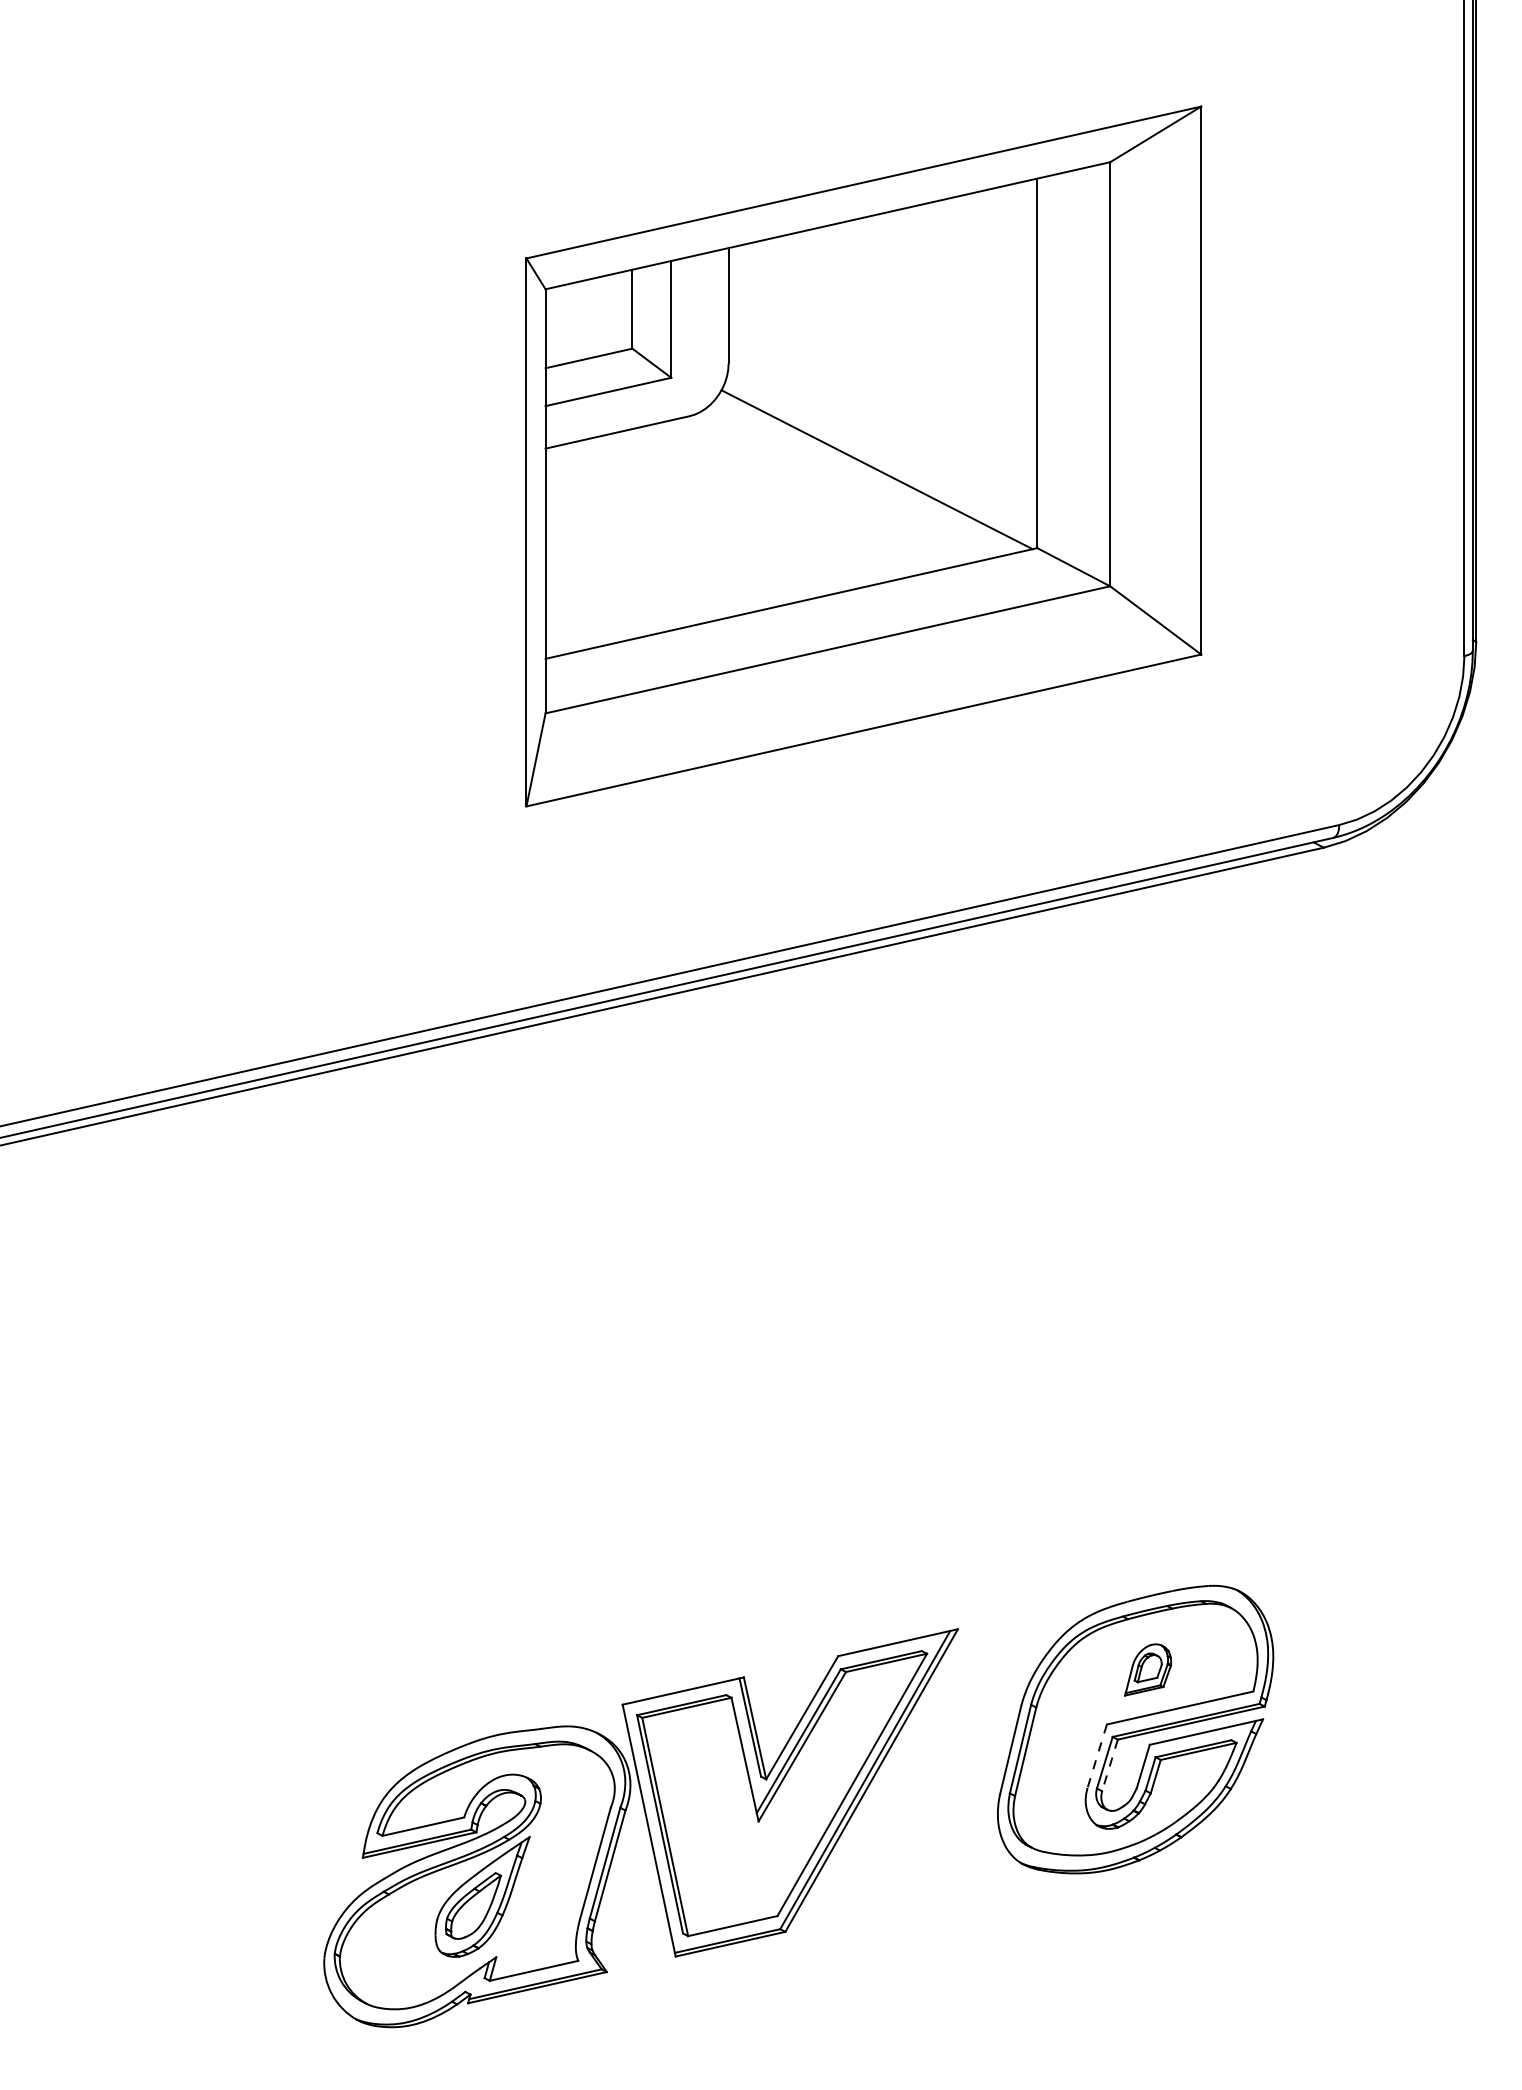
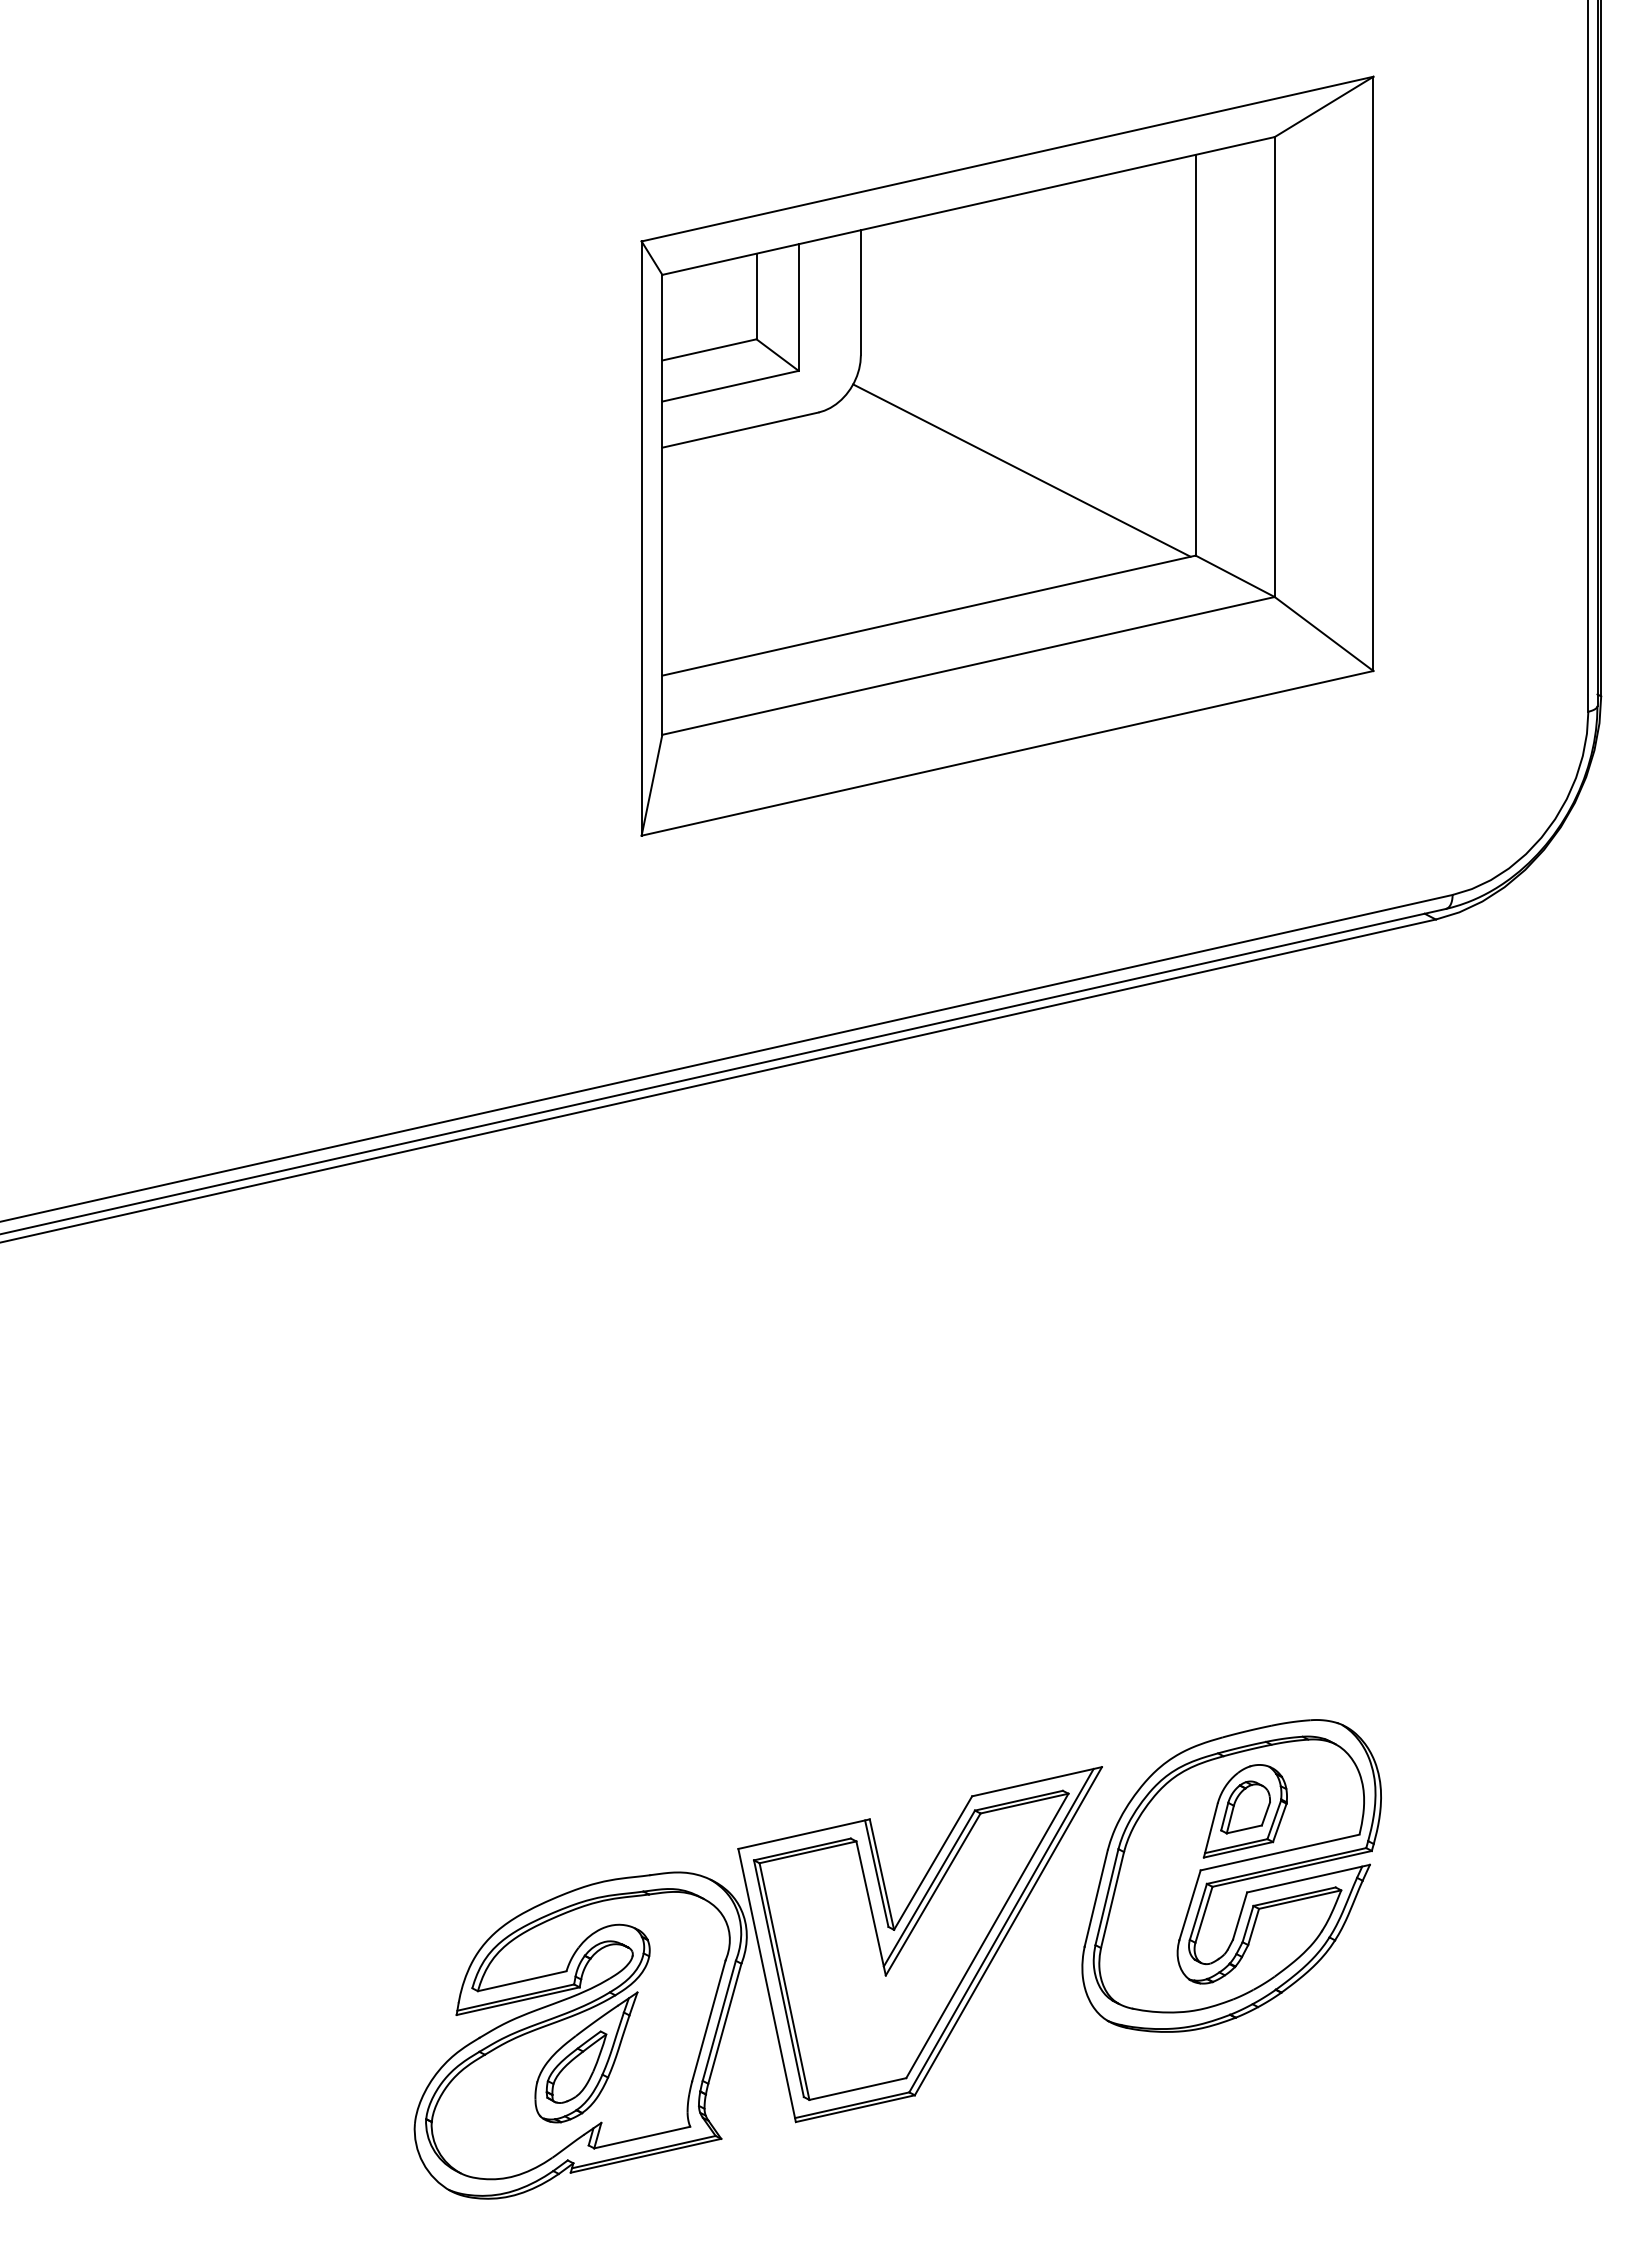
part: (863, 456) -> (1007, 456), moved
part: (1147, 1669) -> (1244, 1810), size x1.67
line: (1097, 1756) -> (1190, 1905), dashed -> solid
line: (1109, 1765) -> (1203, 1914), dashed -> solid
part: (647, 1828) -> (765, 1983), moved

